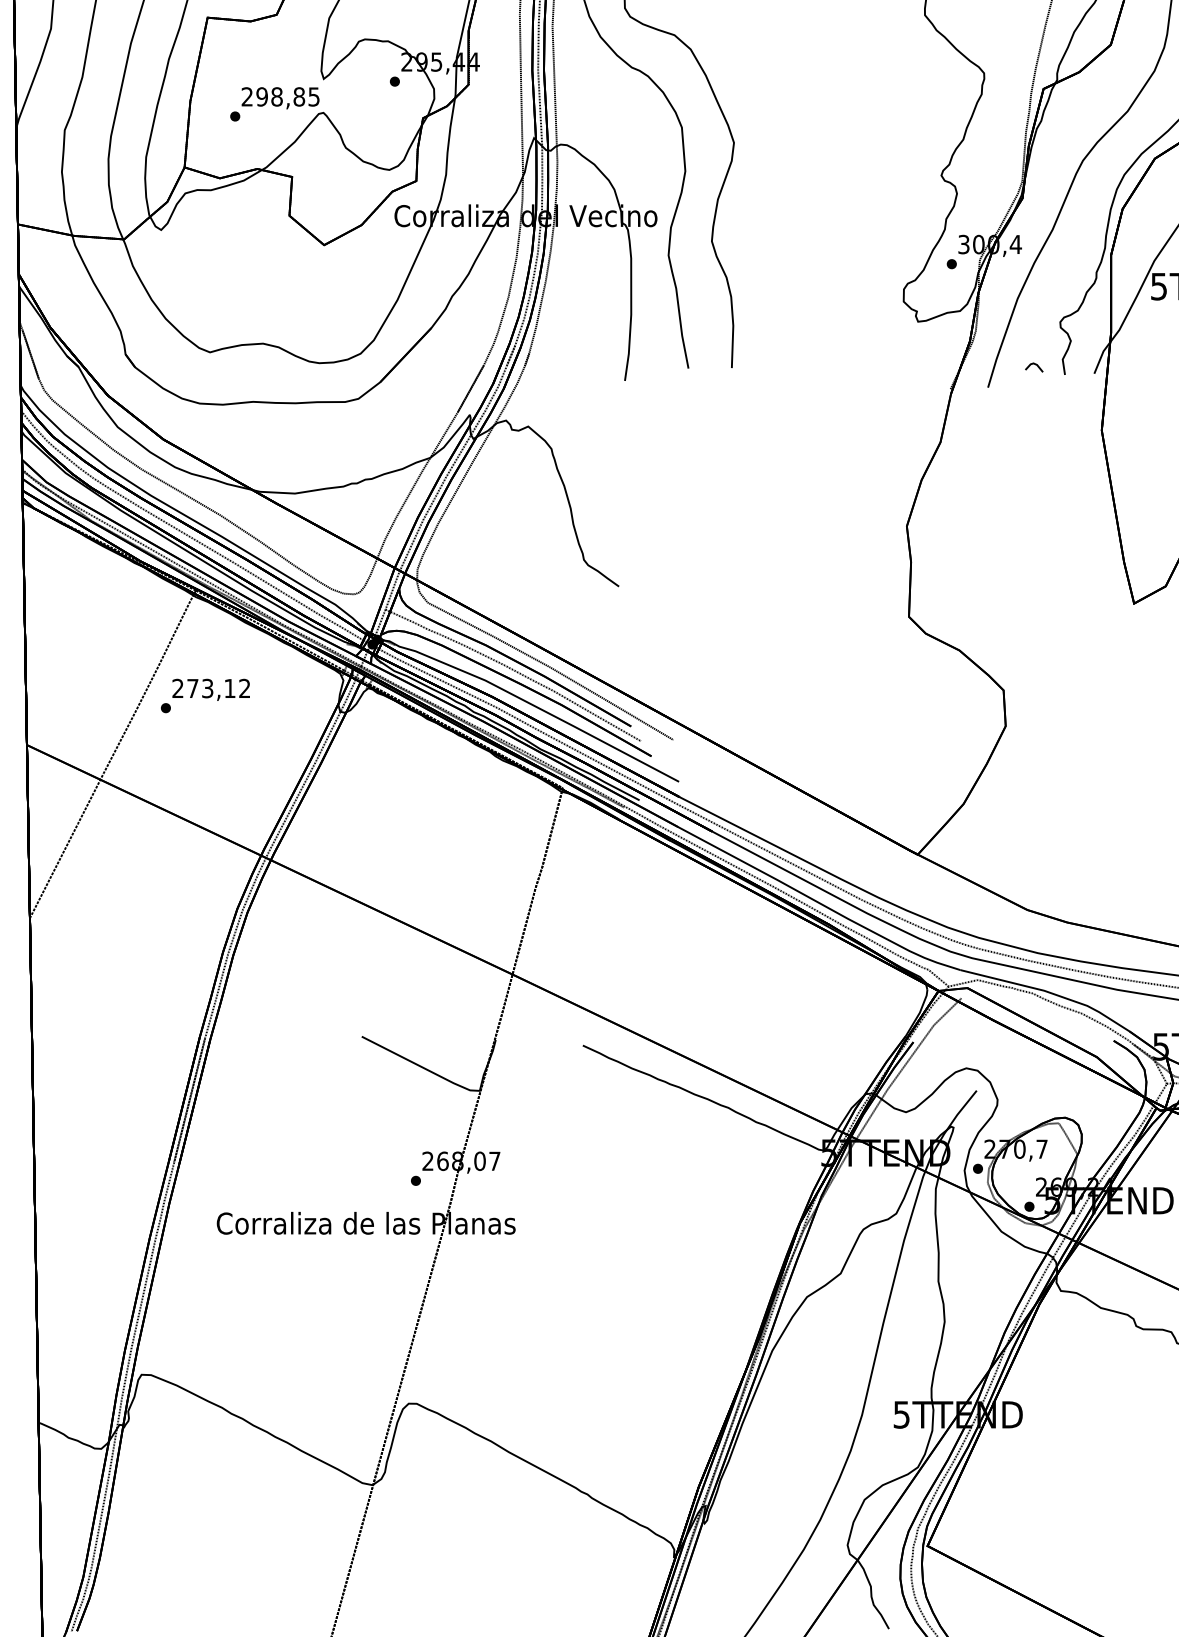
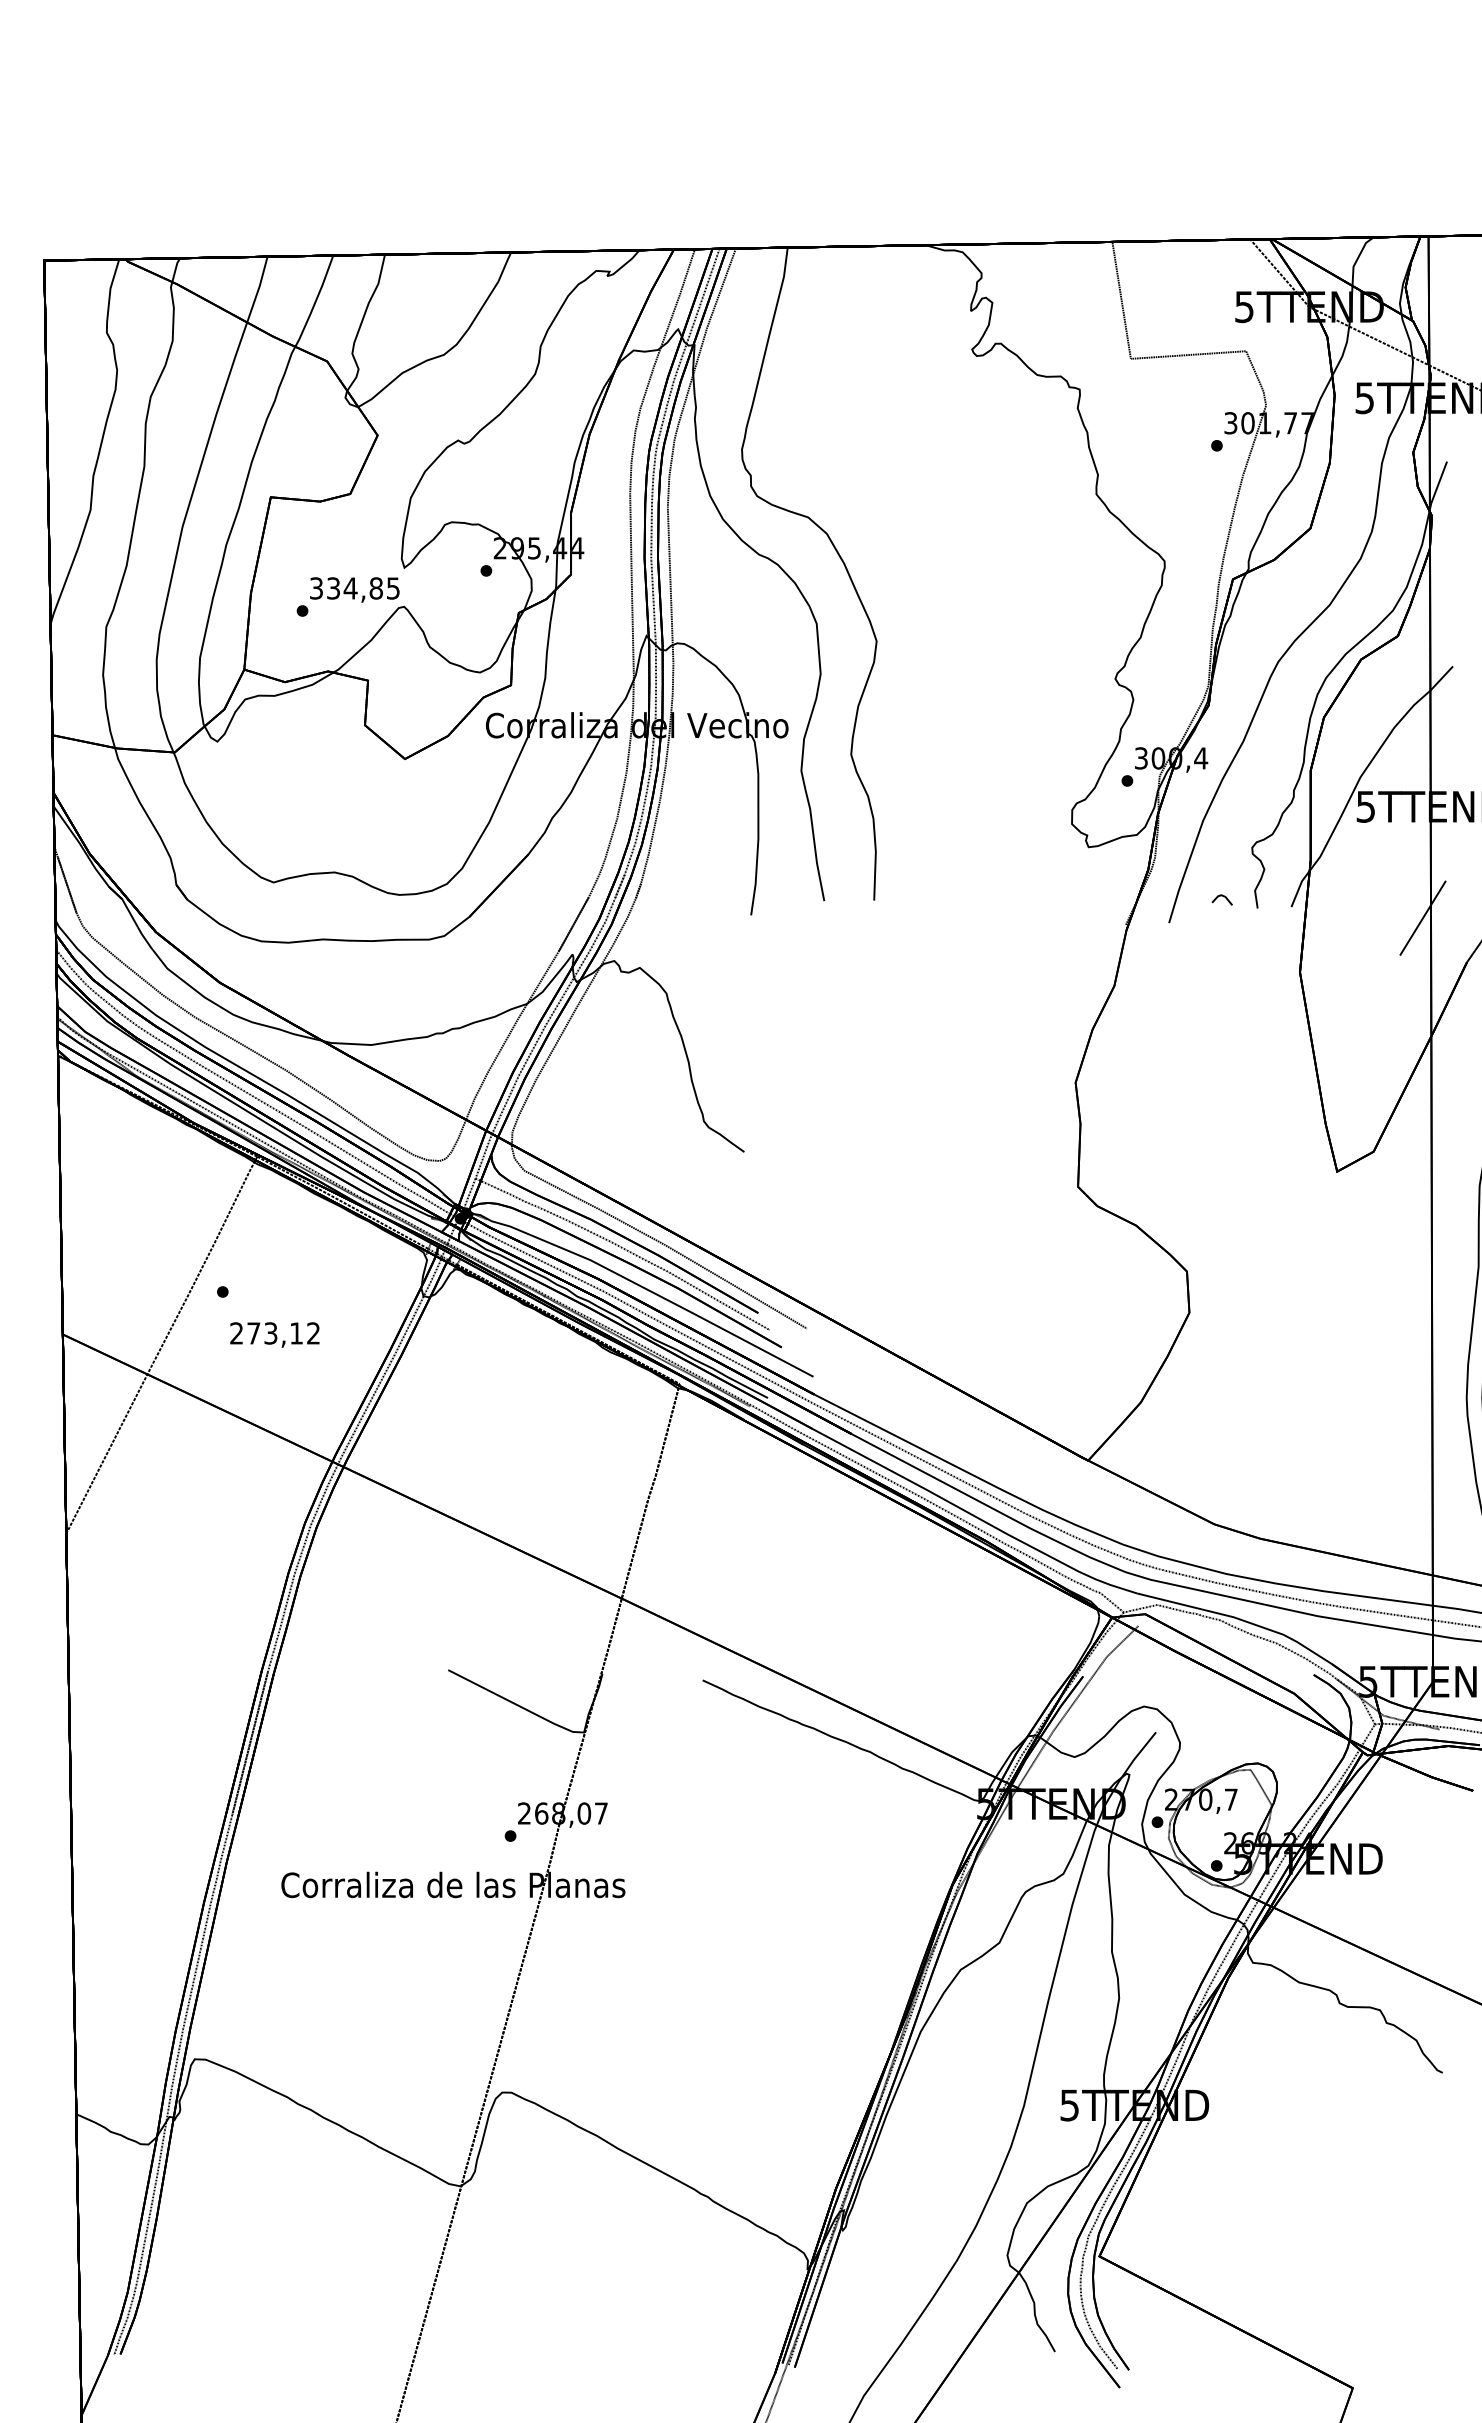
text: (262, 96) -> (333, 588), 298,85 -> 334,85
text: (210, 689) -> (274, 1334), moved

